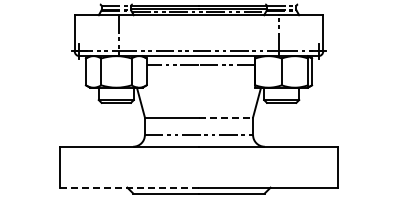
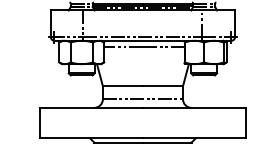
line: (226, 117) -> (163, 86), dashed -> solid
line: (130, 187) -> (92, 138), dashed -> solid

